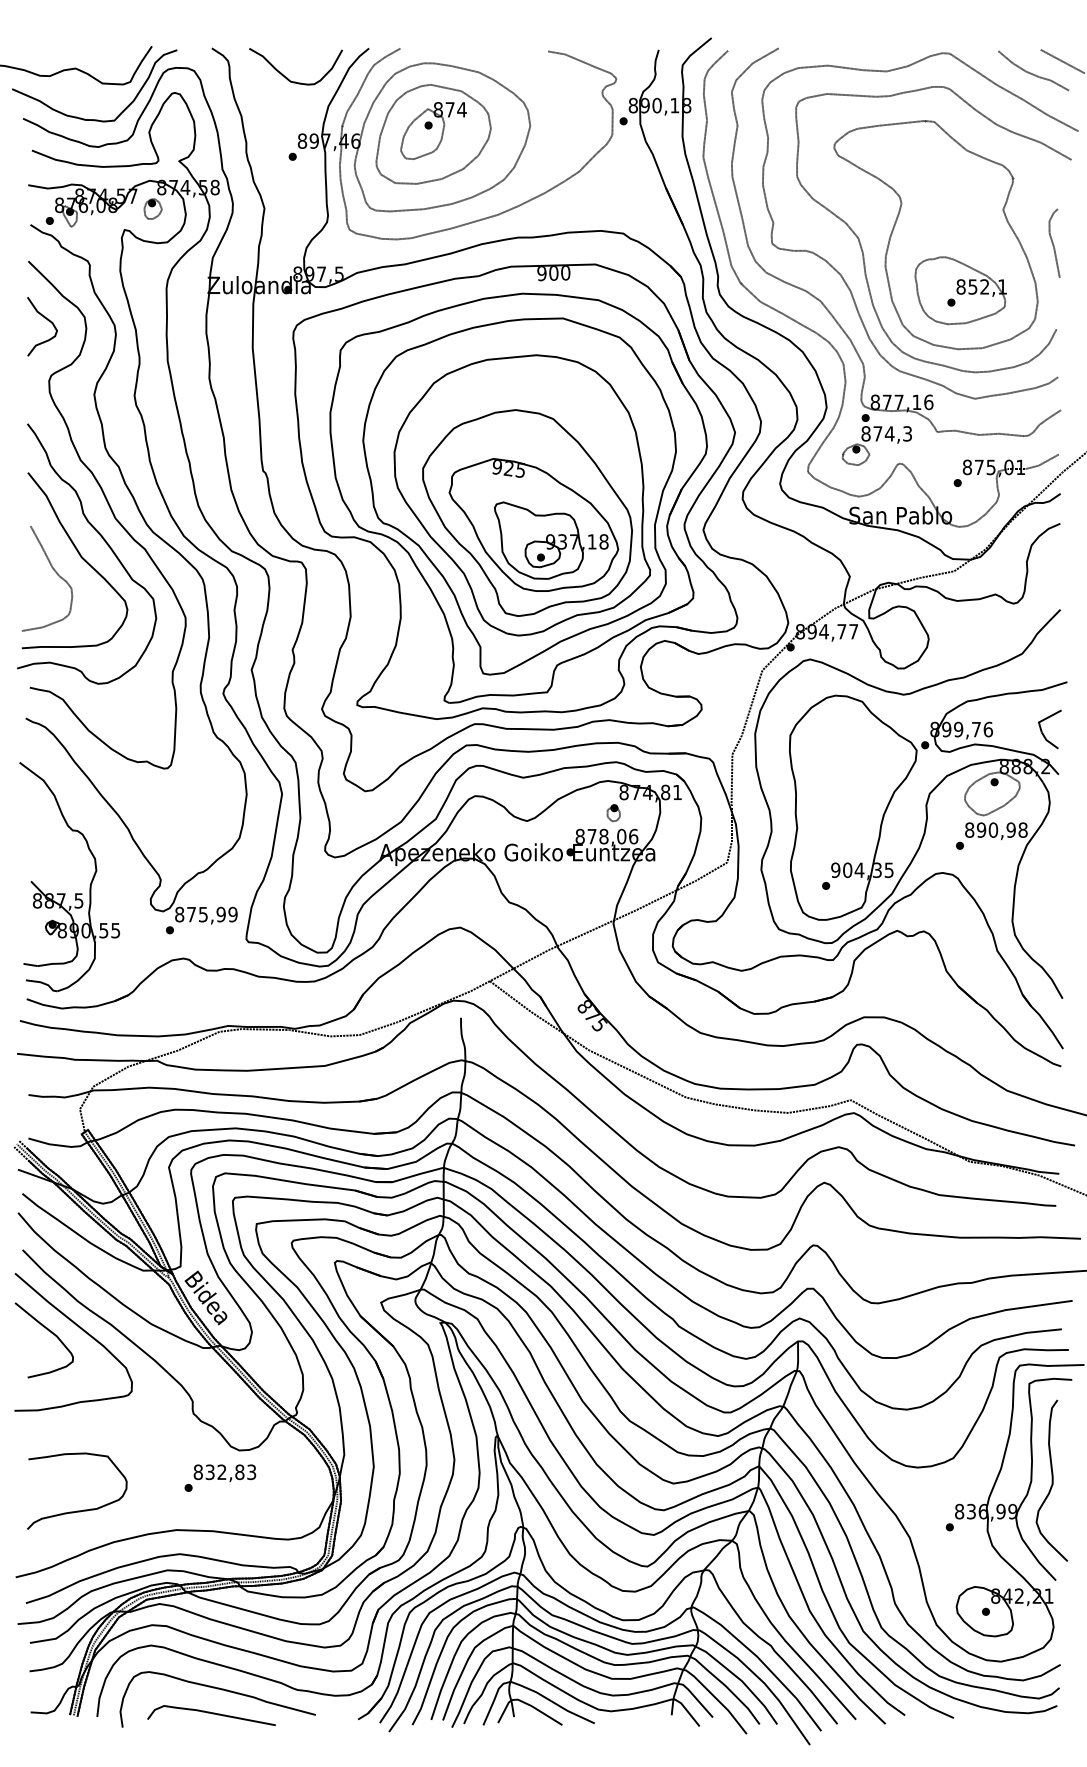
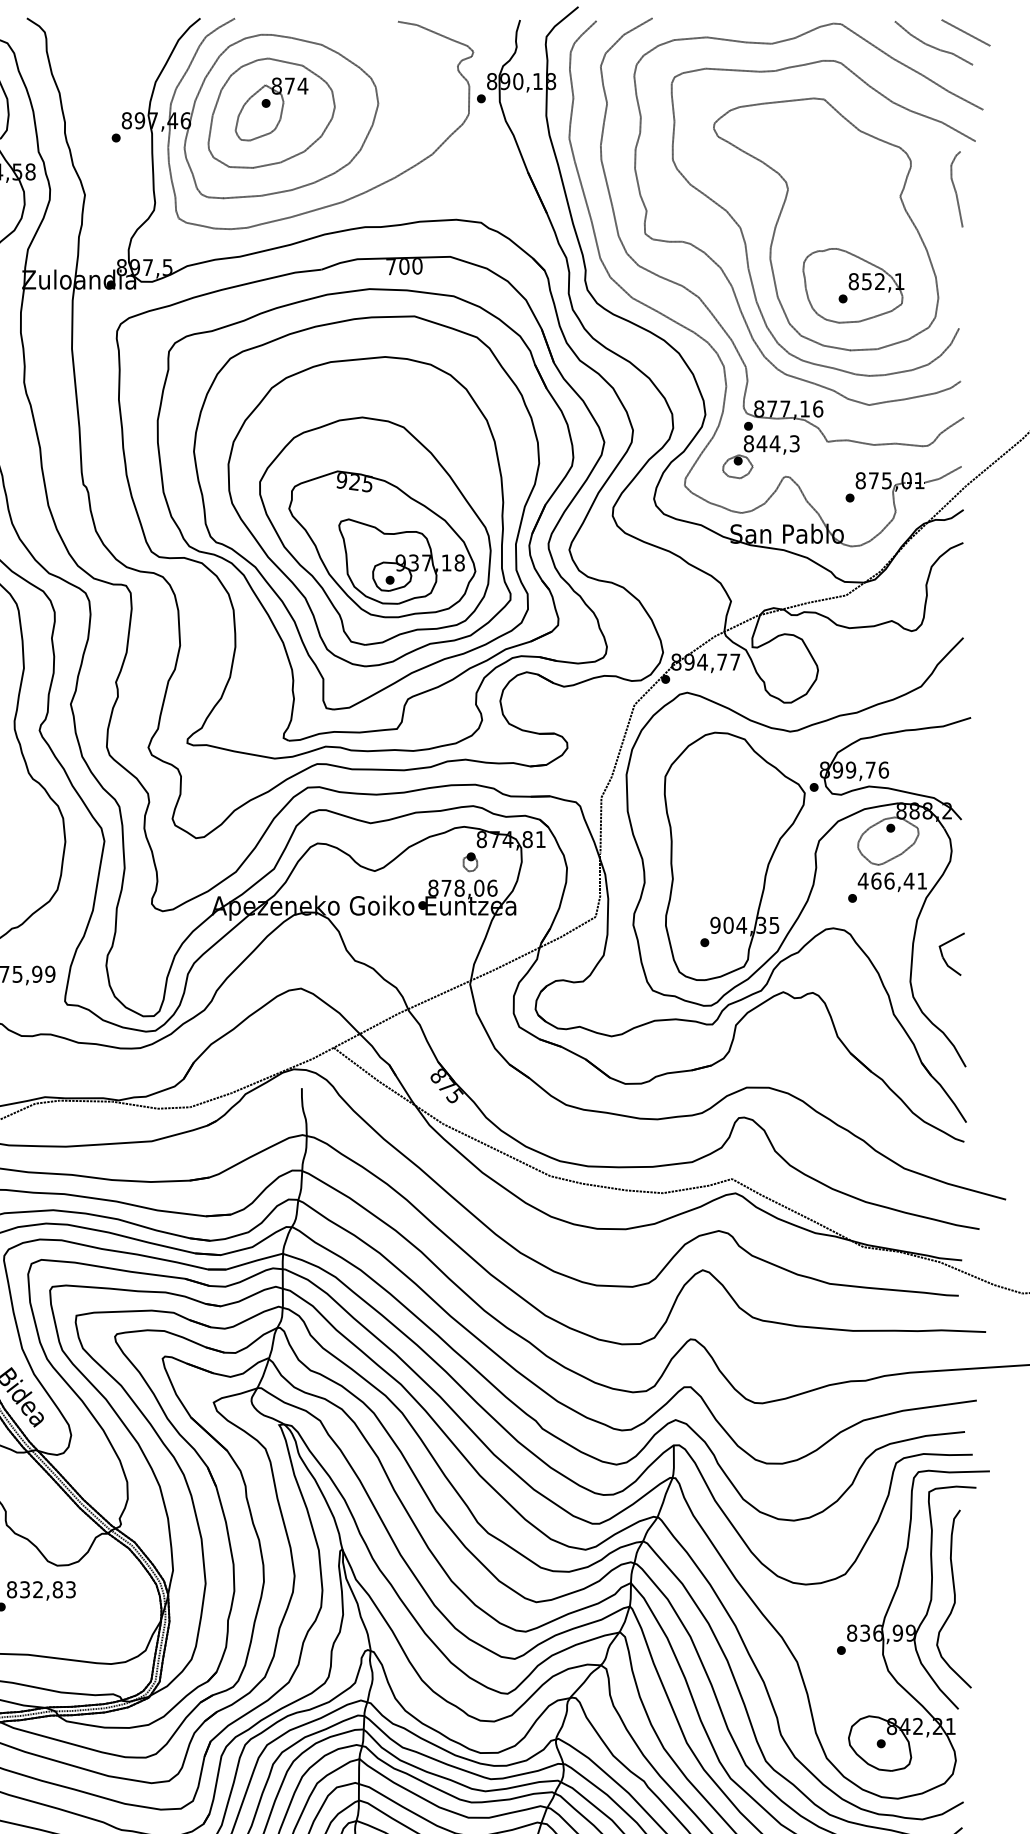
curve: (286, 76) -> (109, 49), removed
curve: (1053, 242) -> (955, 188), moved
text: (541, 273) -> (390, 266), 900 -> 700
text: (877, 433) -> (761, 443), 874,3 -> 844,3
part: (1042, 730) -> (943, 955), moved
text: (995, 829) -> (891, 880), 890,98 -> 466,41

